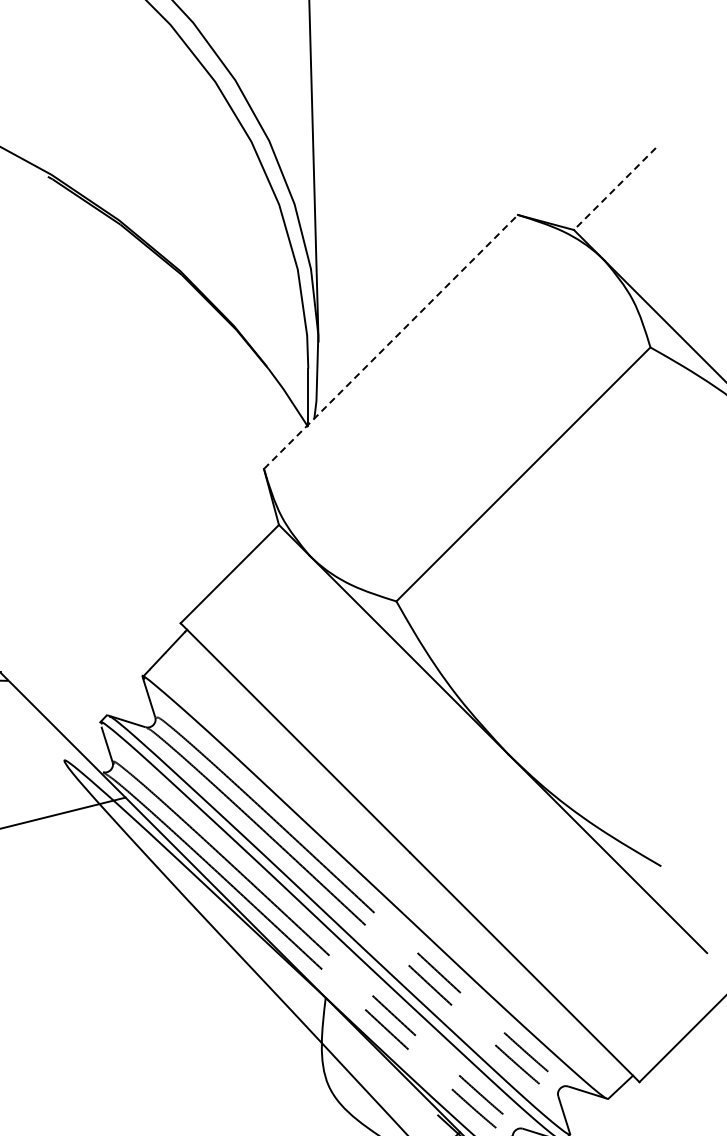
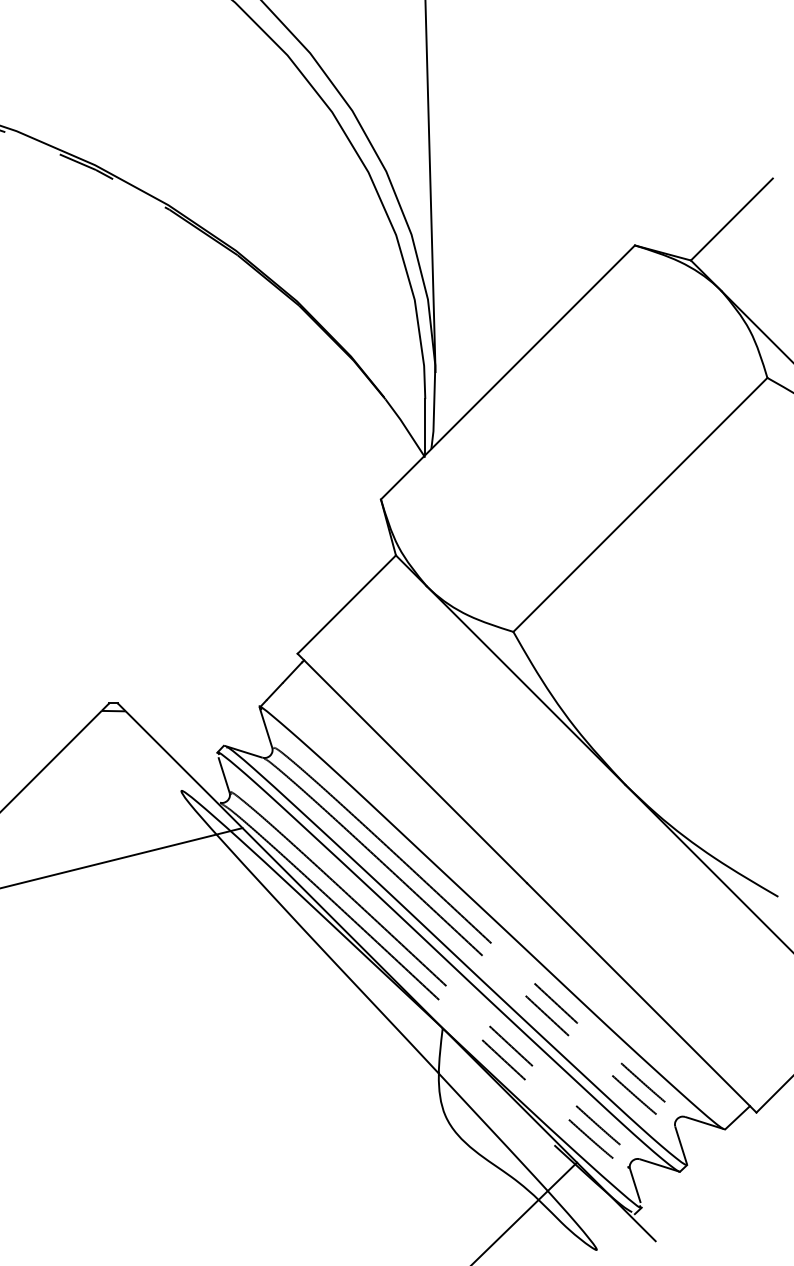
line: (614, 189) -> (731, 219), dashed -> solid
line: (390, 342) -> (507, 372), dashed -> solid

